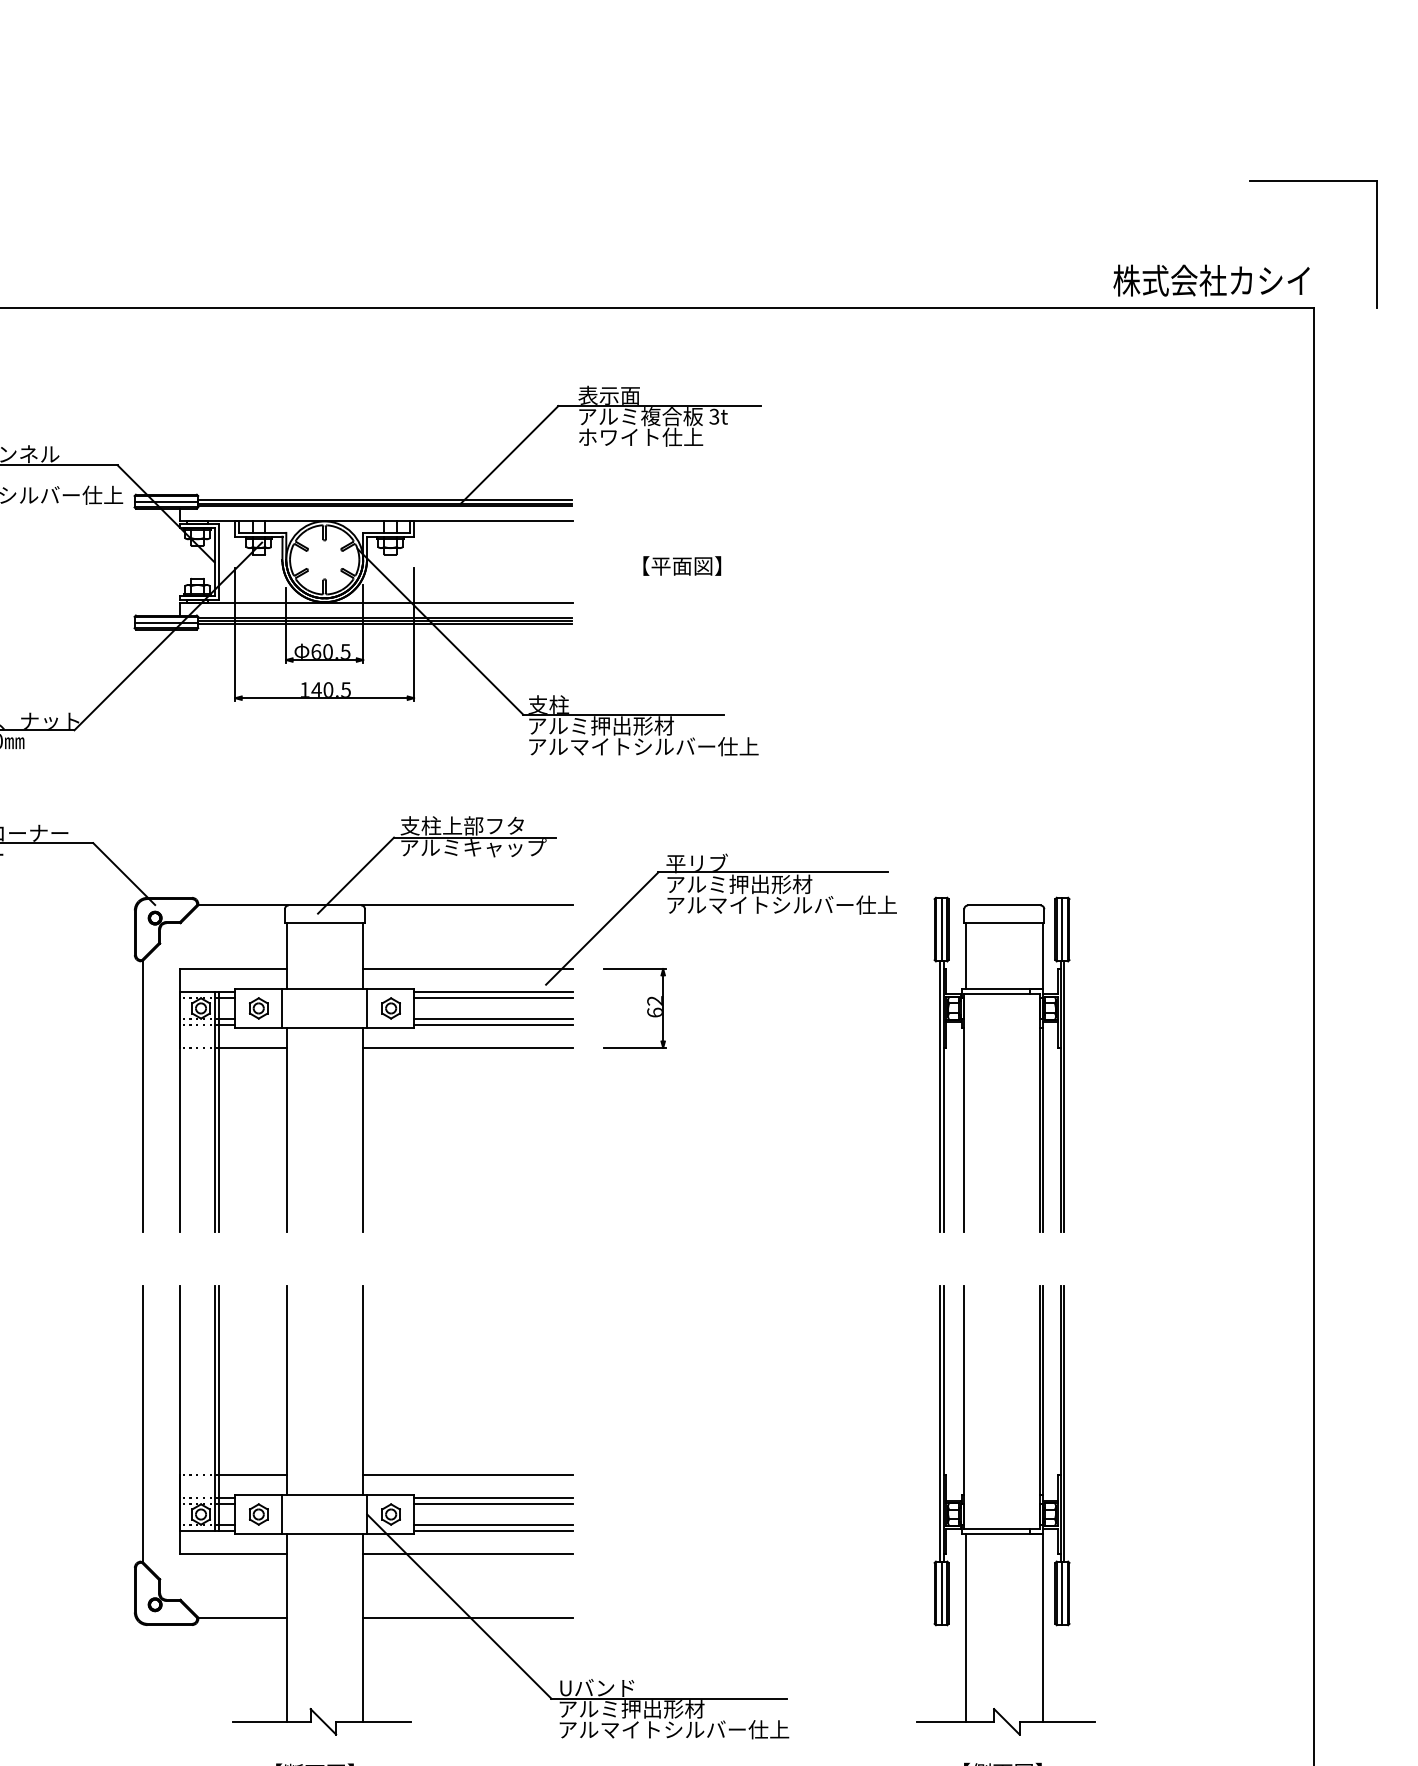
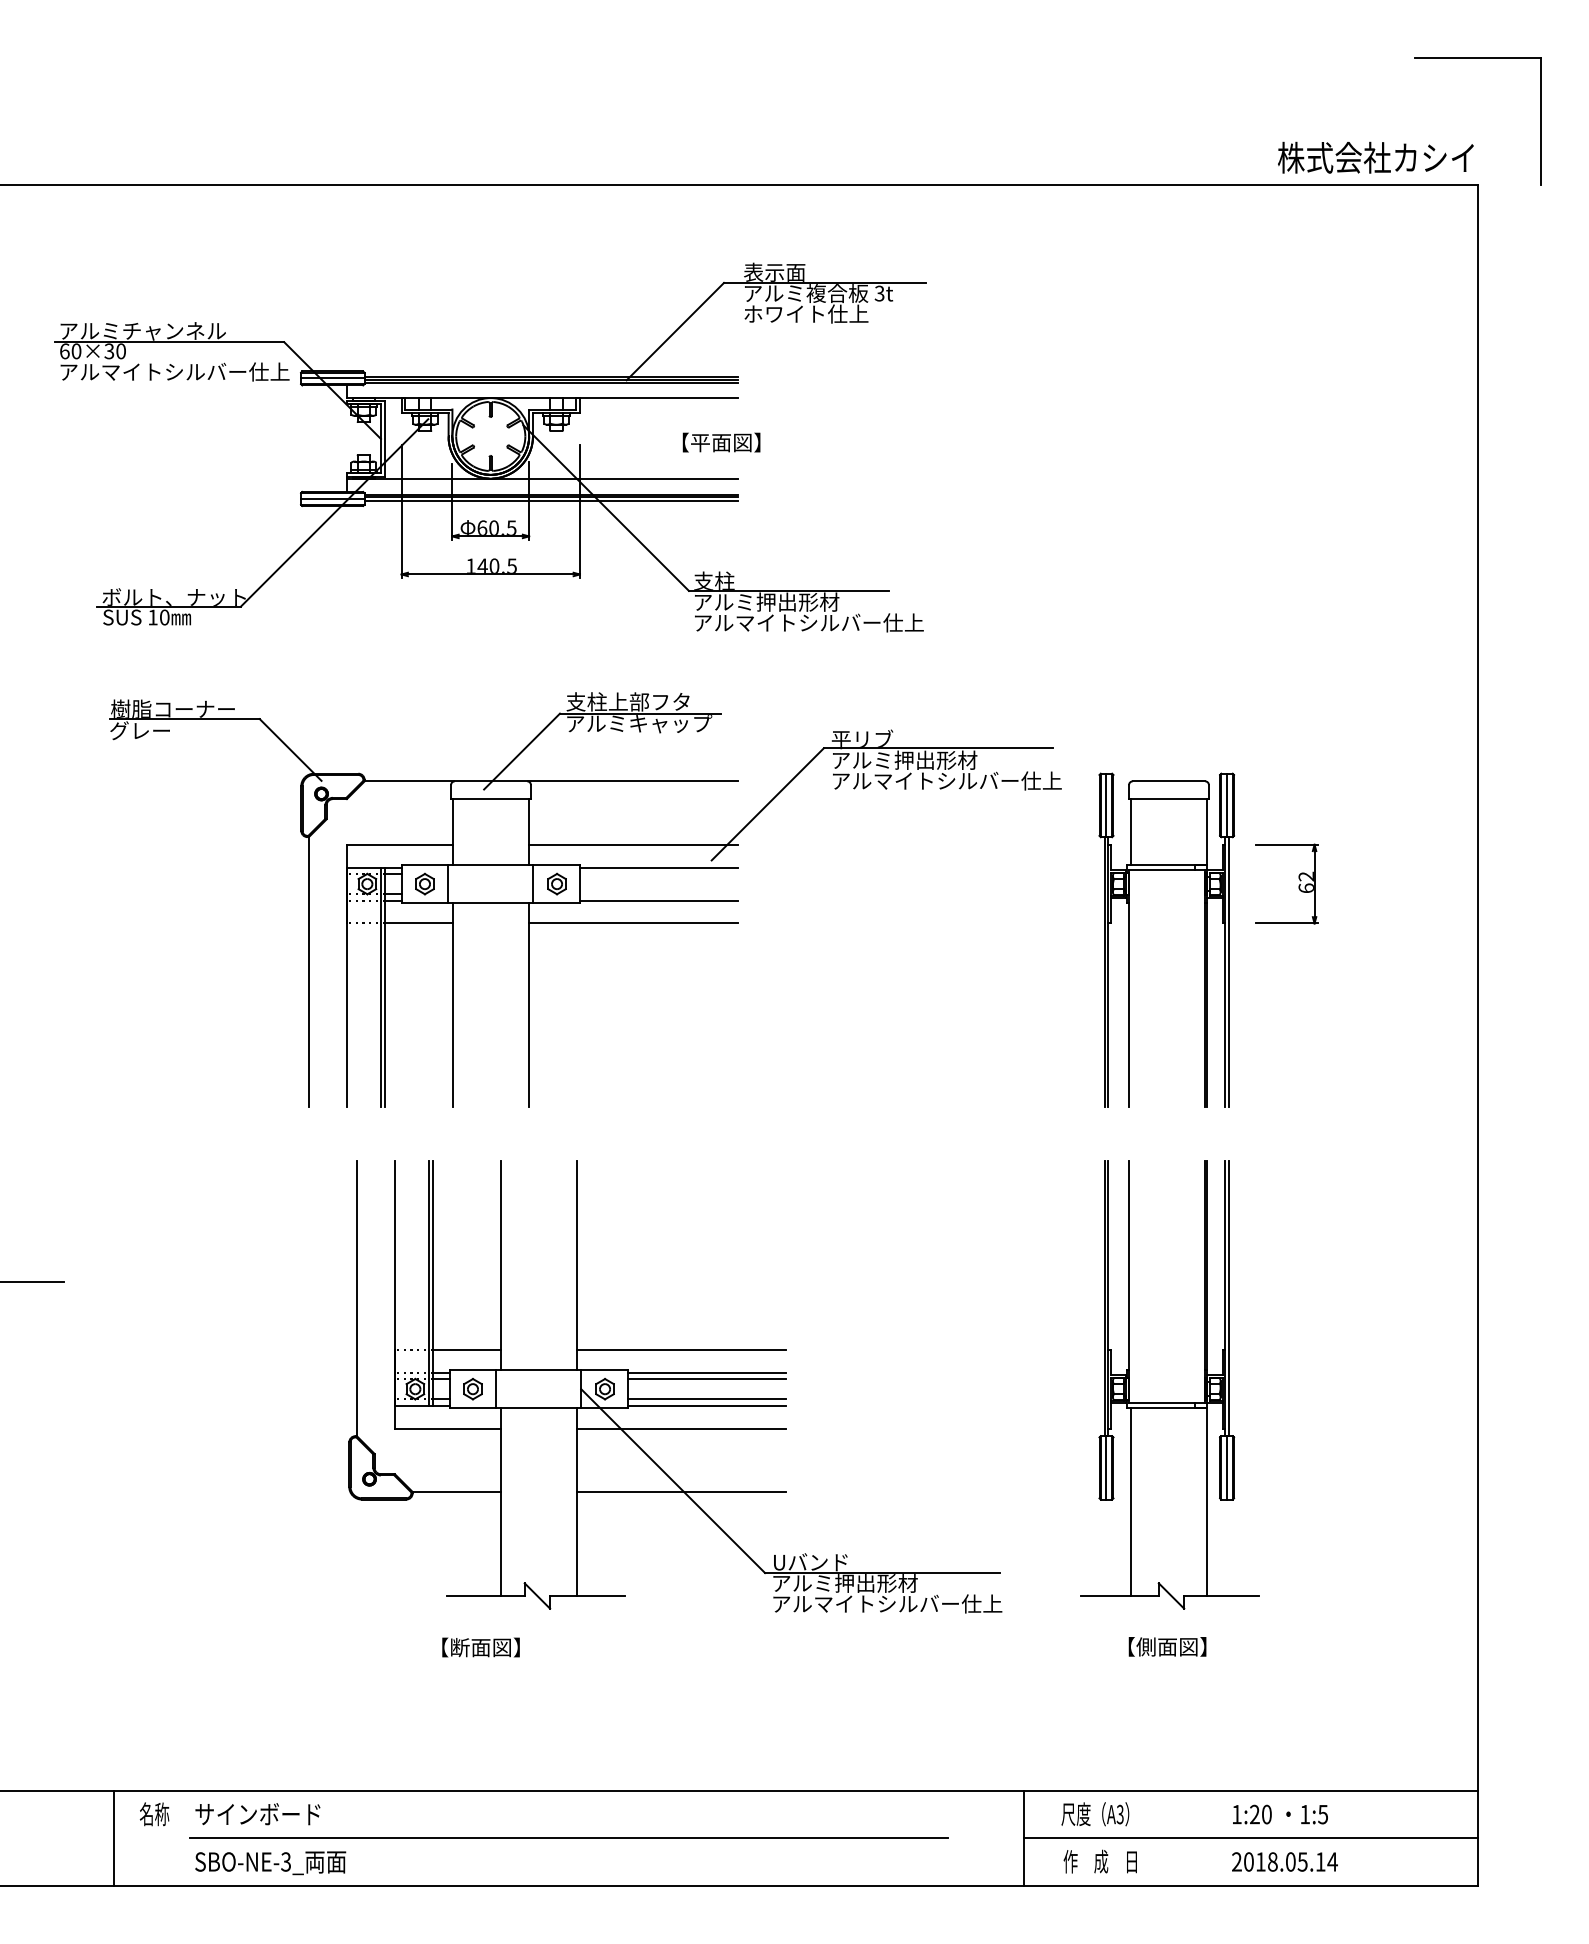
text: (682, 565) -> (721, 442), moved
line: (492, 997) -> (658, 873), removed
part: (647, 1009) -> (1298, 885), moved
line: (492, 1018) -> (658, 894), removed
part: (461, 1504) -> (675, 1379), moved

